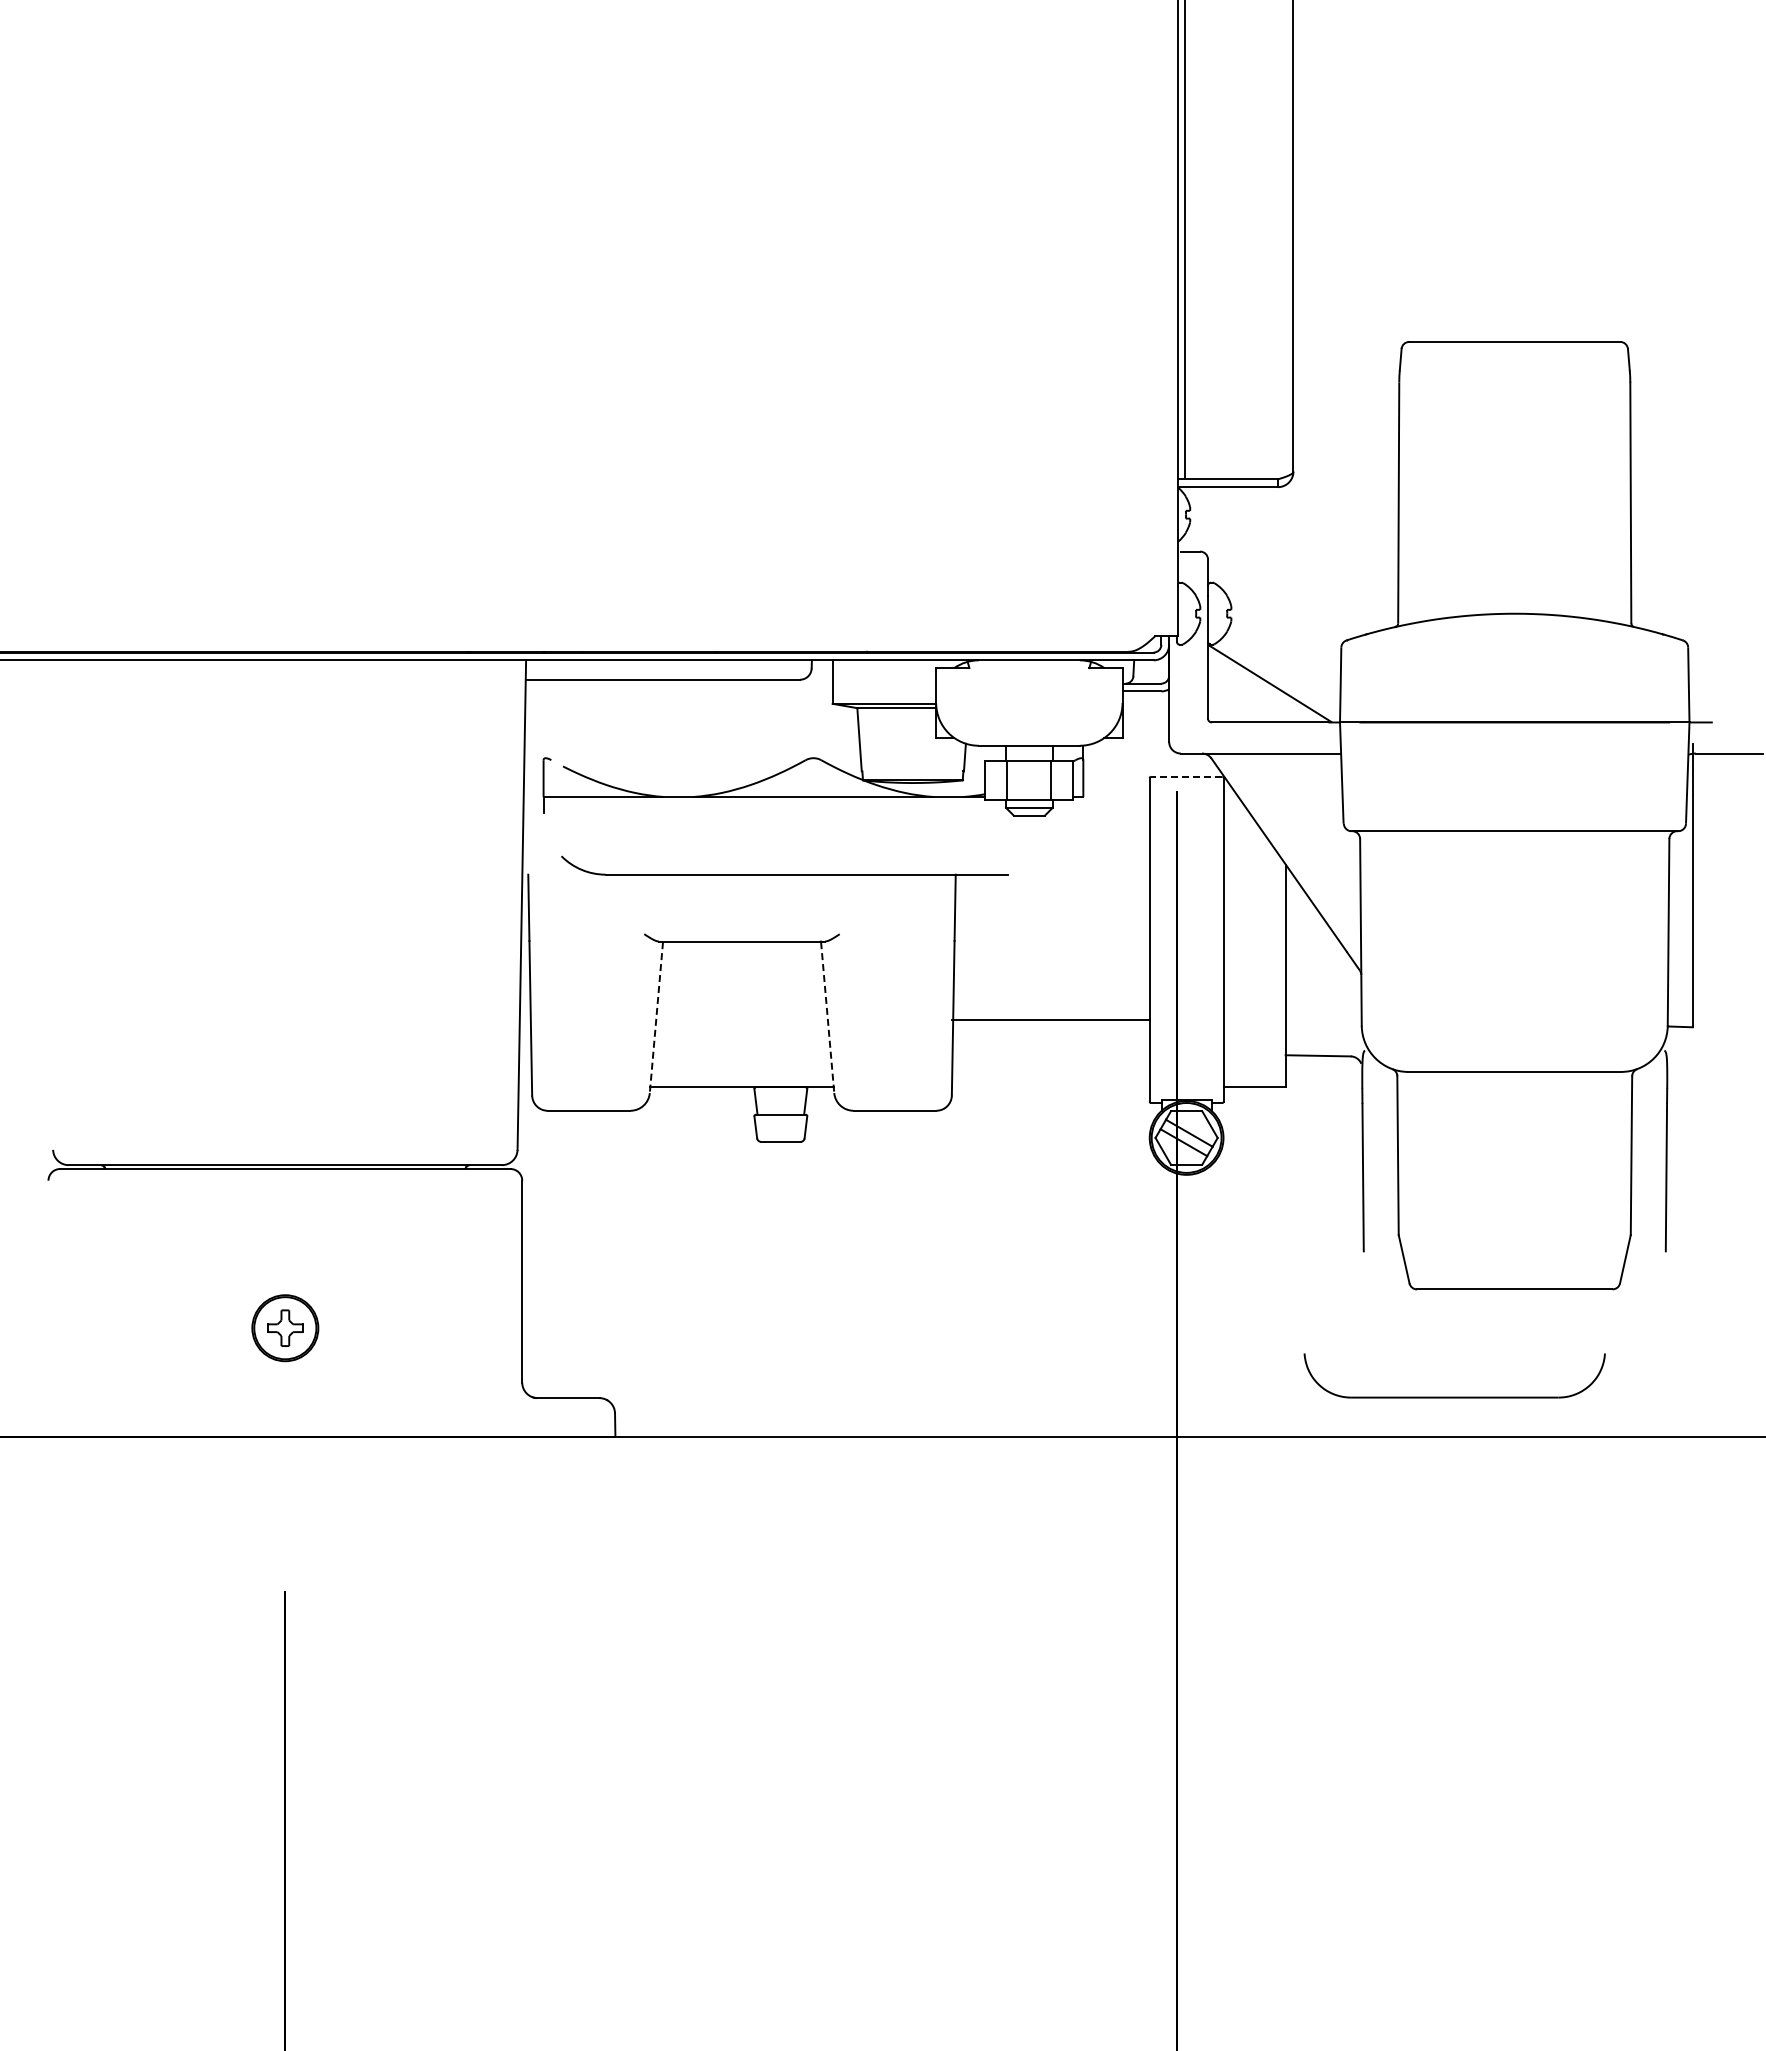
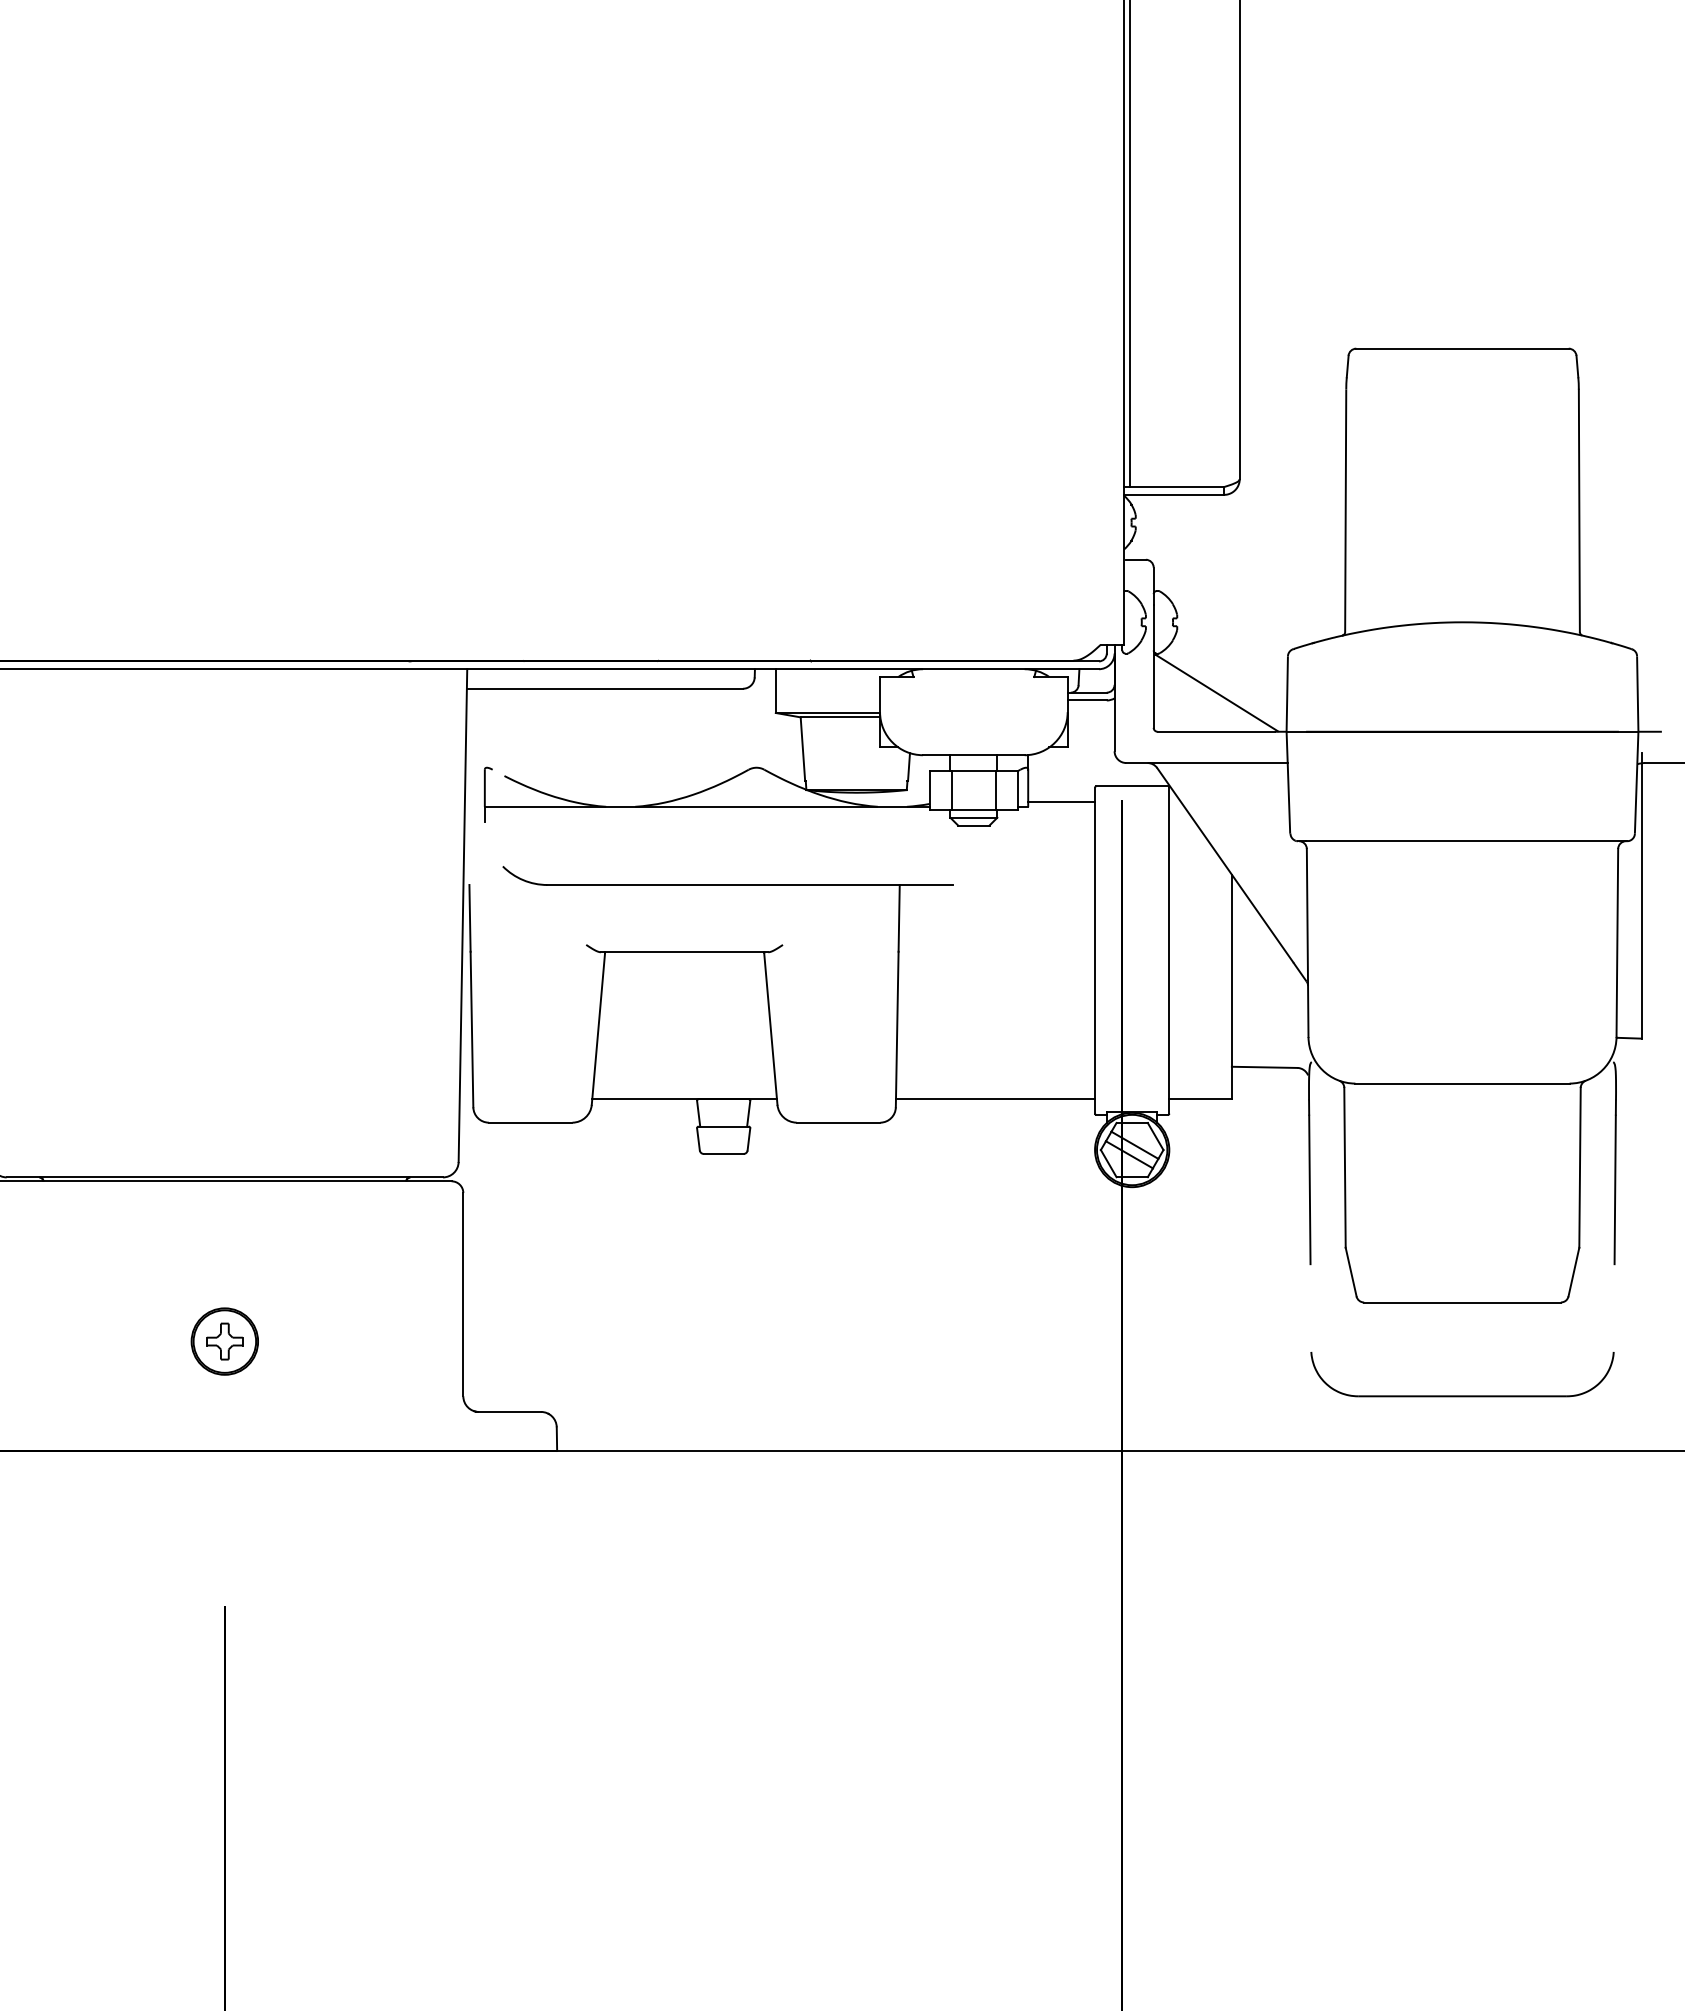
line: (1186, 776) -> (1132, 786), dashed -> solid
line: (1116, 792) -> (1061, 802), added
line: (656, 1017) -> (598, 1028), dashed -> solid
line: (827, 1017) -> (770, 1028), dashed -> solid
line: (1050, 1020) -> (995, 1099), moved
part: (1454, 1396) -> (1462, 1395), moved

